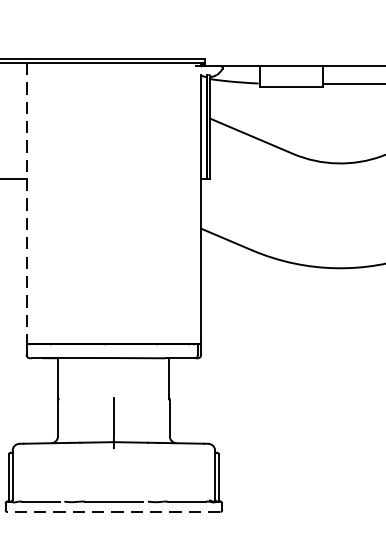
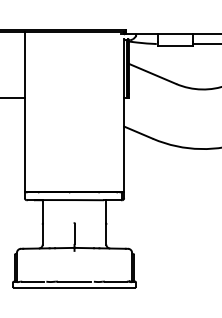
line: (25, 203) -> (24, 112), dashed -> solid
line: (113, 511) -> (74, 287), dashed -> solid

